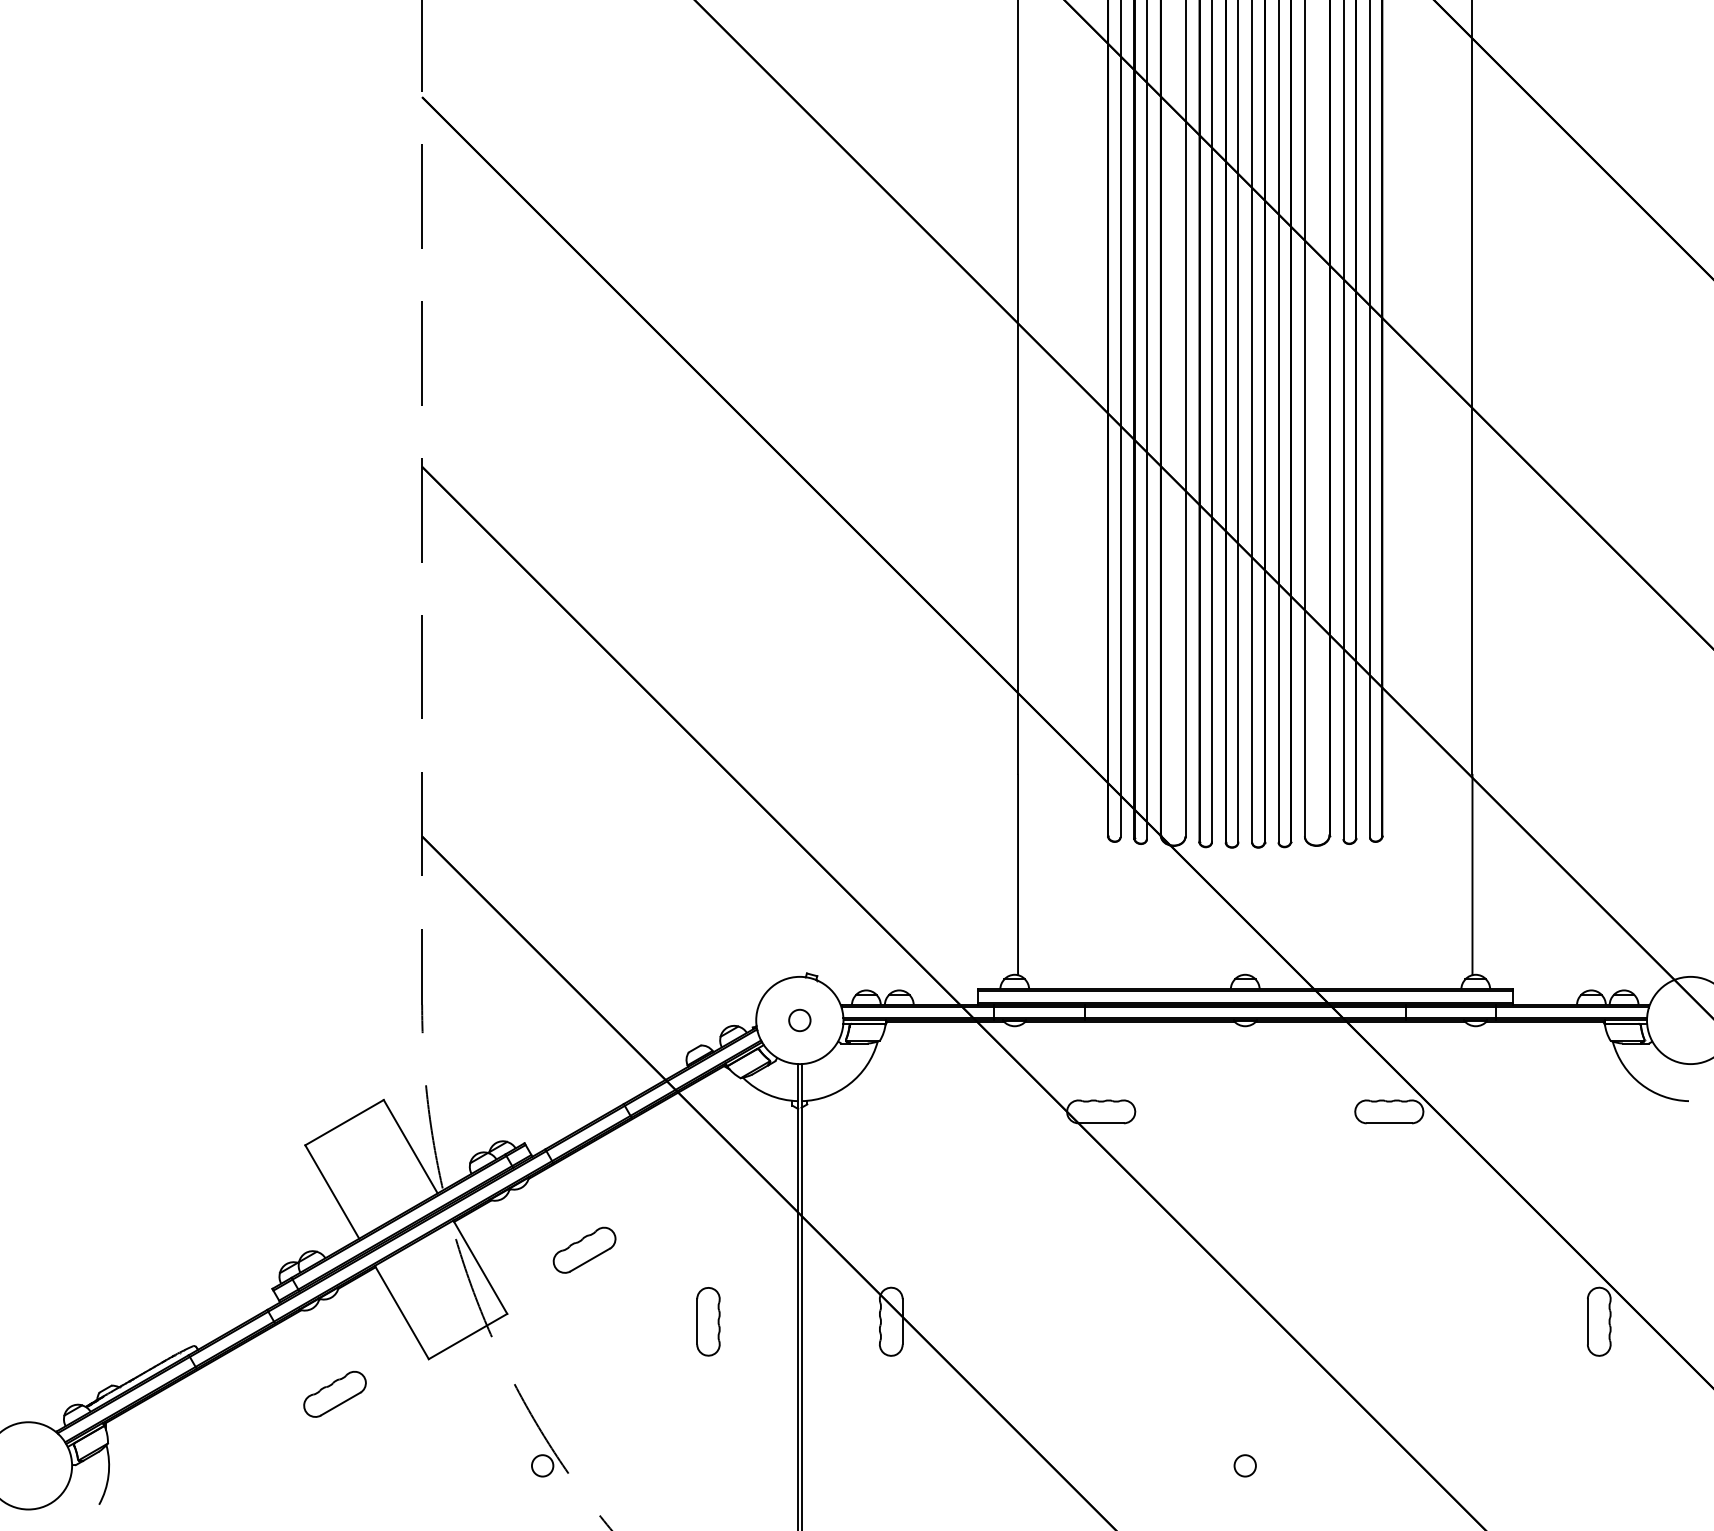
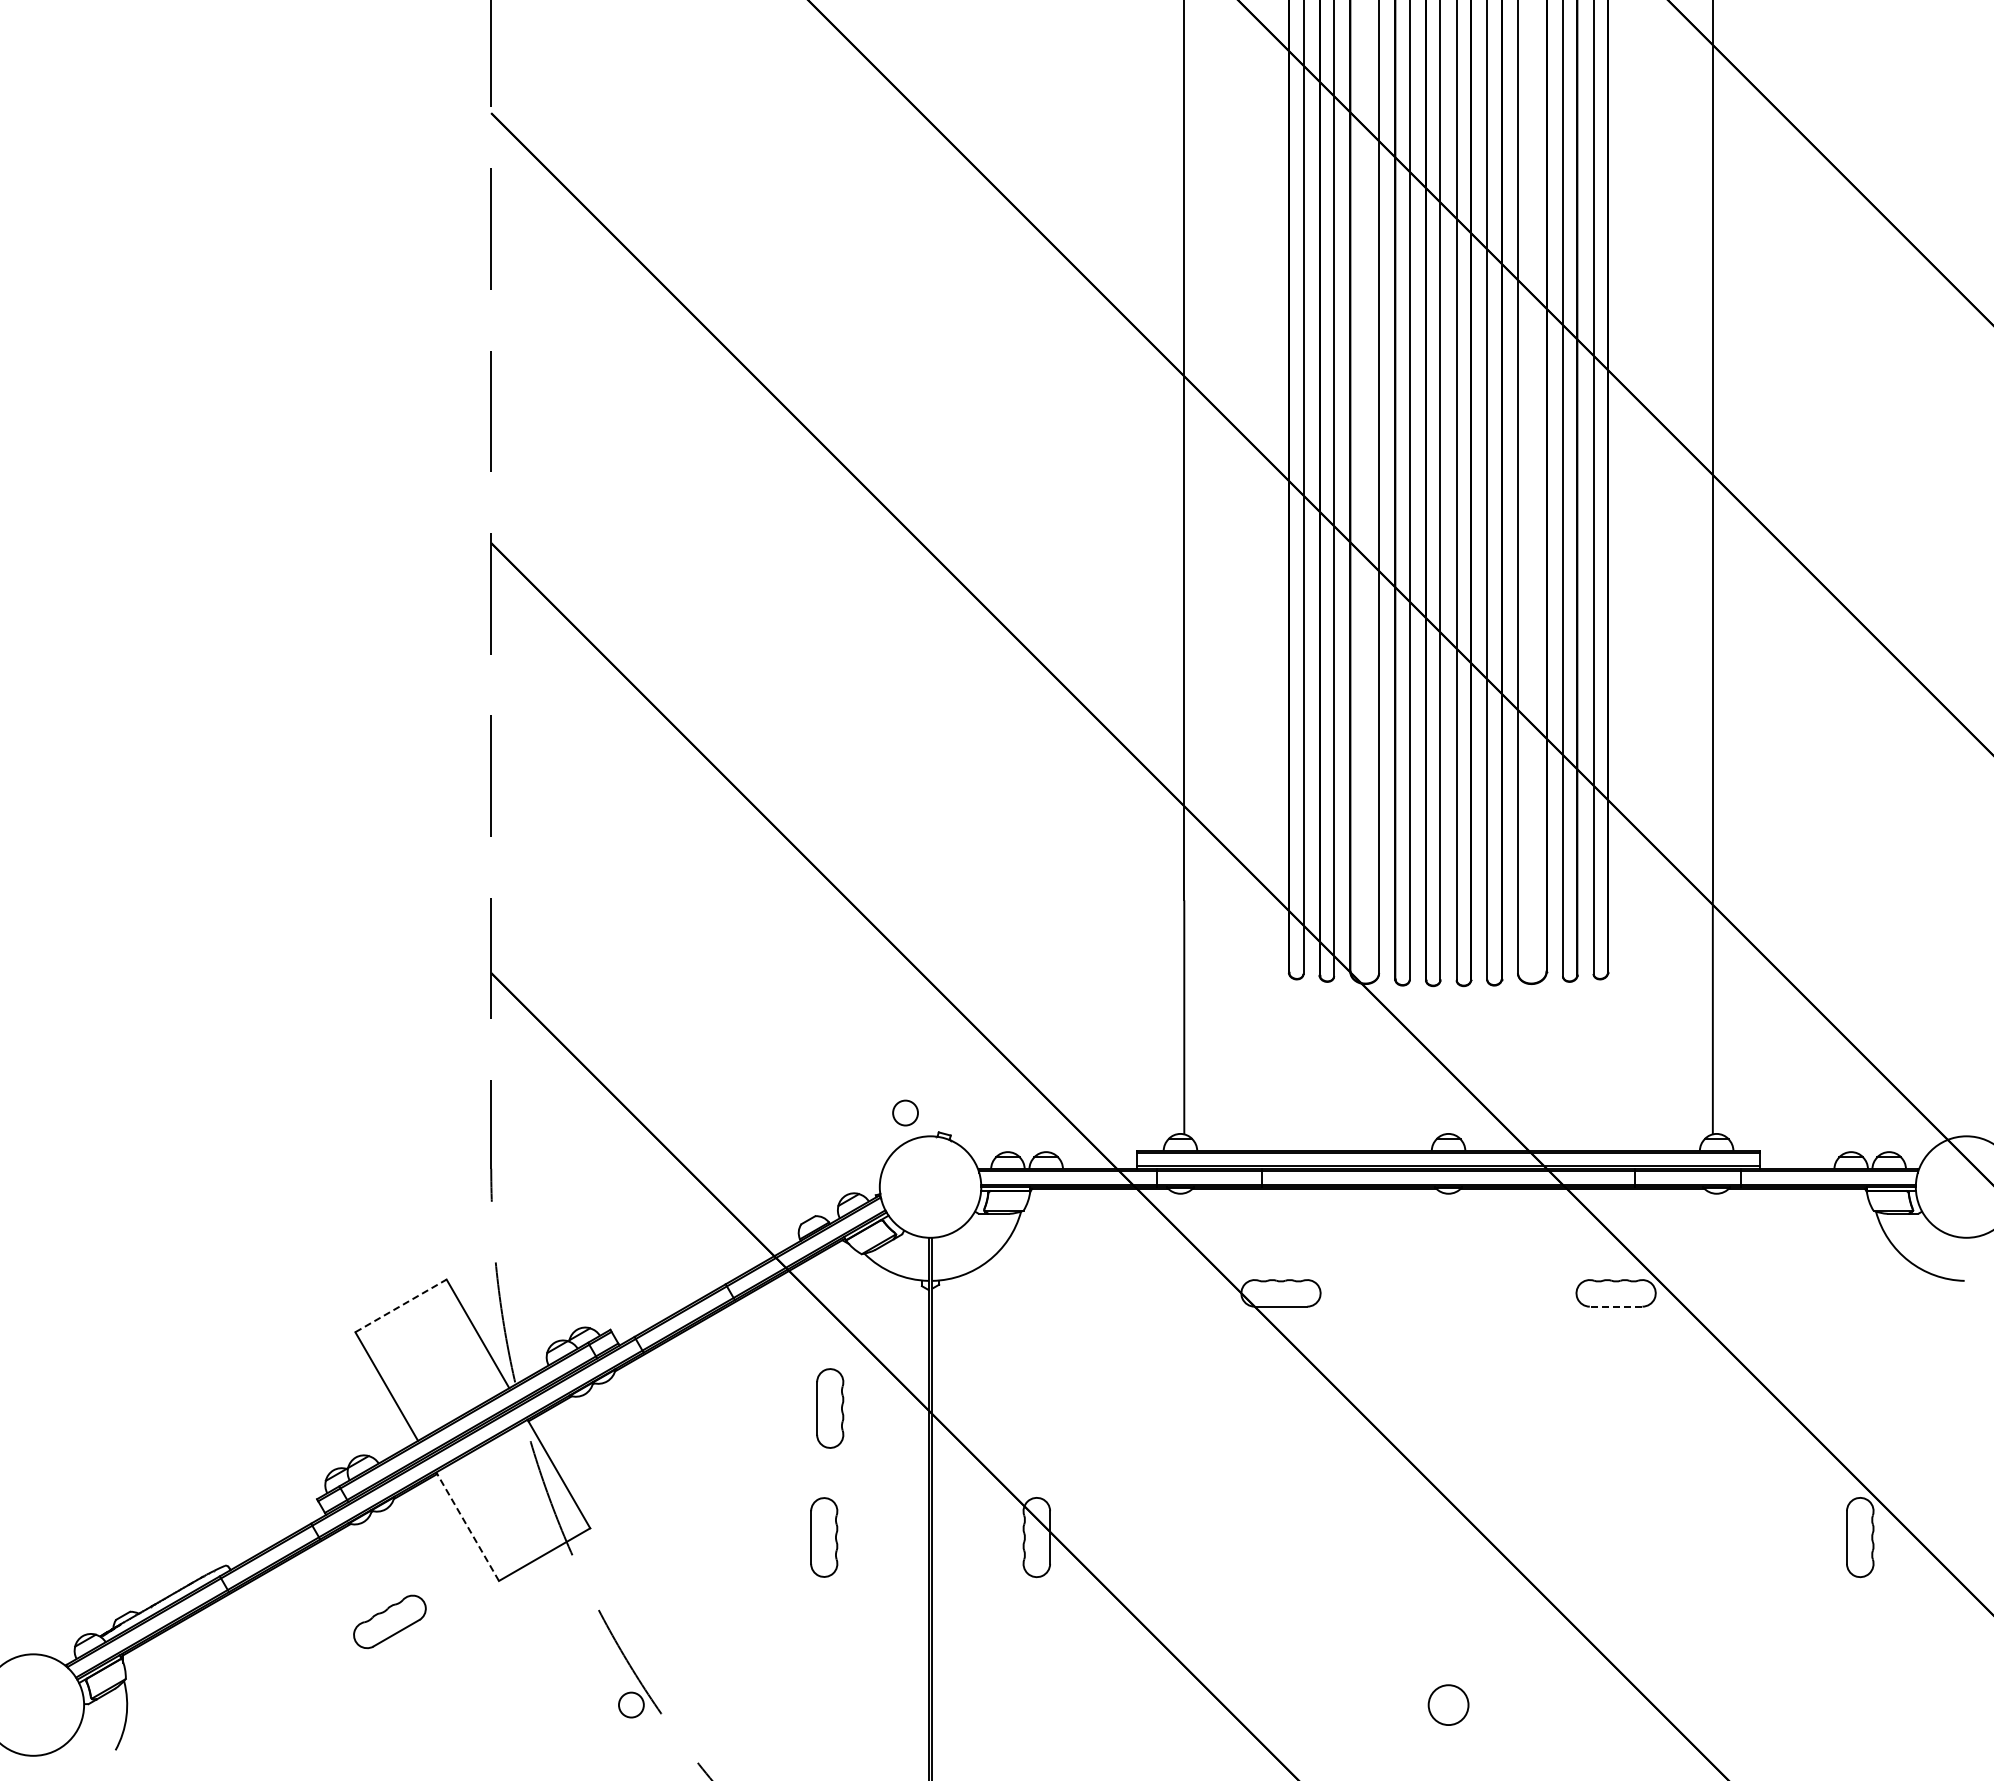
circle: (799, 1020) -> (905, 1112), moved
line: (344, 1122) -> (401, 1305), solid -> dashed
line: (1388, 1123) -> (1615, 1306), solid -> dashed
part: (713, 1210) -> (830, 1408), added
part: (584, 1250) -> (680, 1454), removed
line: (401, 1312) -> (467, 1526), solid -> dashed
circle: (1245, 1465) -> (1448, 1704), size x1.6

